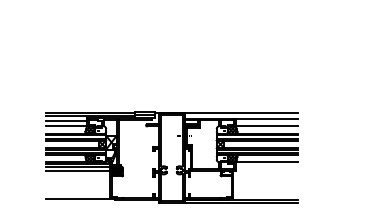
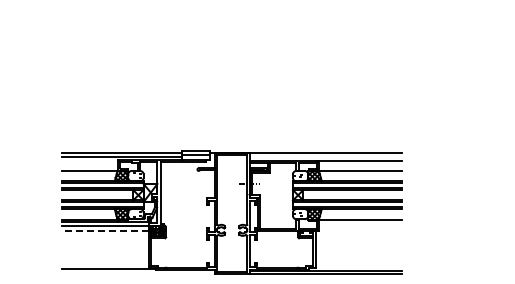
line: (66, 120) -> (89, 163), removed
line: (77, 170) -> (104, 230), solid -> dashed

